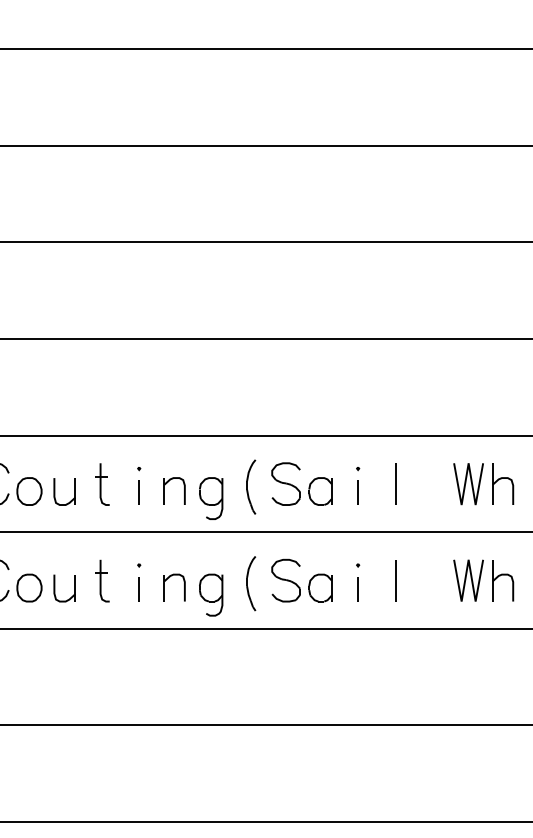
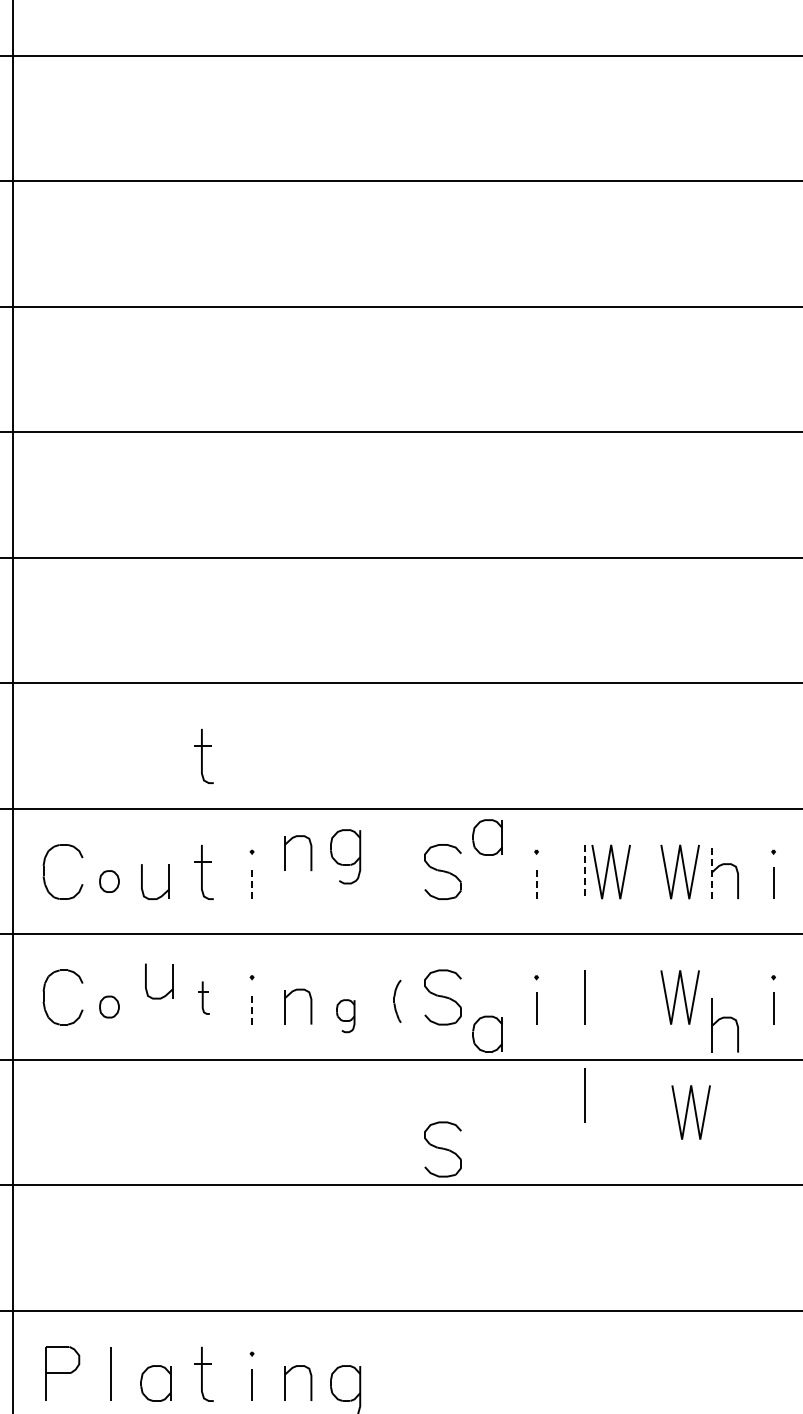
part: (101, 395) -> (203, 756), added
line: (412, 483) -> (607, 871), added
line: (492, 483) -> (711, 871), solid -> dashed
line: (395, 484) -> (585, 872), solid -> dashed
part: (251, 486) -> (397, 875), removed
part: (29, 491) -> (109, 881), size x0.6
part: (184, 491) -> (310, 853), moved
part: (320, 491) -> (487, 837), moved
line: (139, 492) -> (252, 882), solid -> dashed
line: (358, 492) -> (536, 882), solid -> dashed
part: (211, 498) -> (345, 856), moved
part: (500, 576) -> (721, 1019), moved
part: (101, 580) -> (203, 997), size x0.6
part: (251, 583) -> (397, 1001), size x0.6
part: (29, 587) -> (109, 1006), size x0.6
part: (320, 587) -> (487, 1033), moved
part: (54, 588) -> (146, 981), moved
line: (139, 588) -> (252, 1007), solid -> dashed
part: (211, 594) -> (345, 1015), size x0.6
line: (394, 656) -> (584, 1095), added
line: (474, 669) -> (687, 1112), added
part: (285, 697) -> (442, 1149), added

